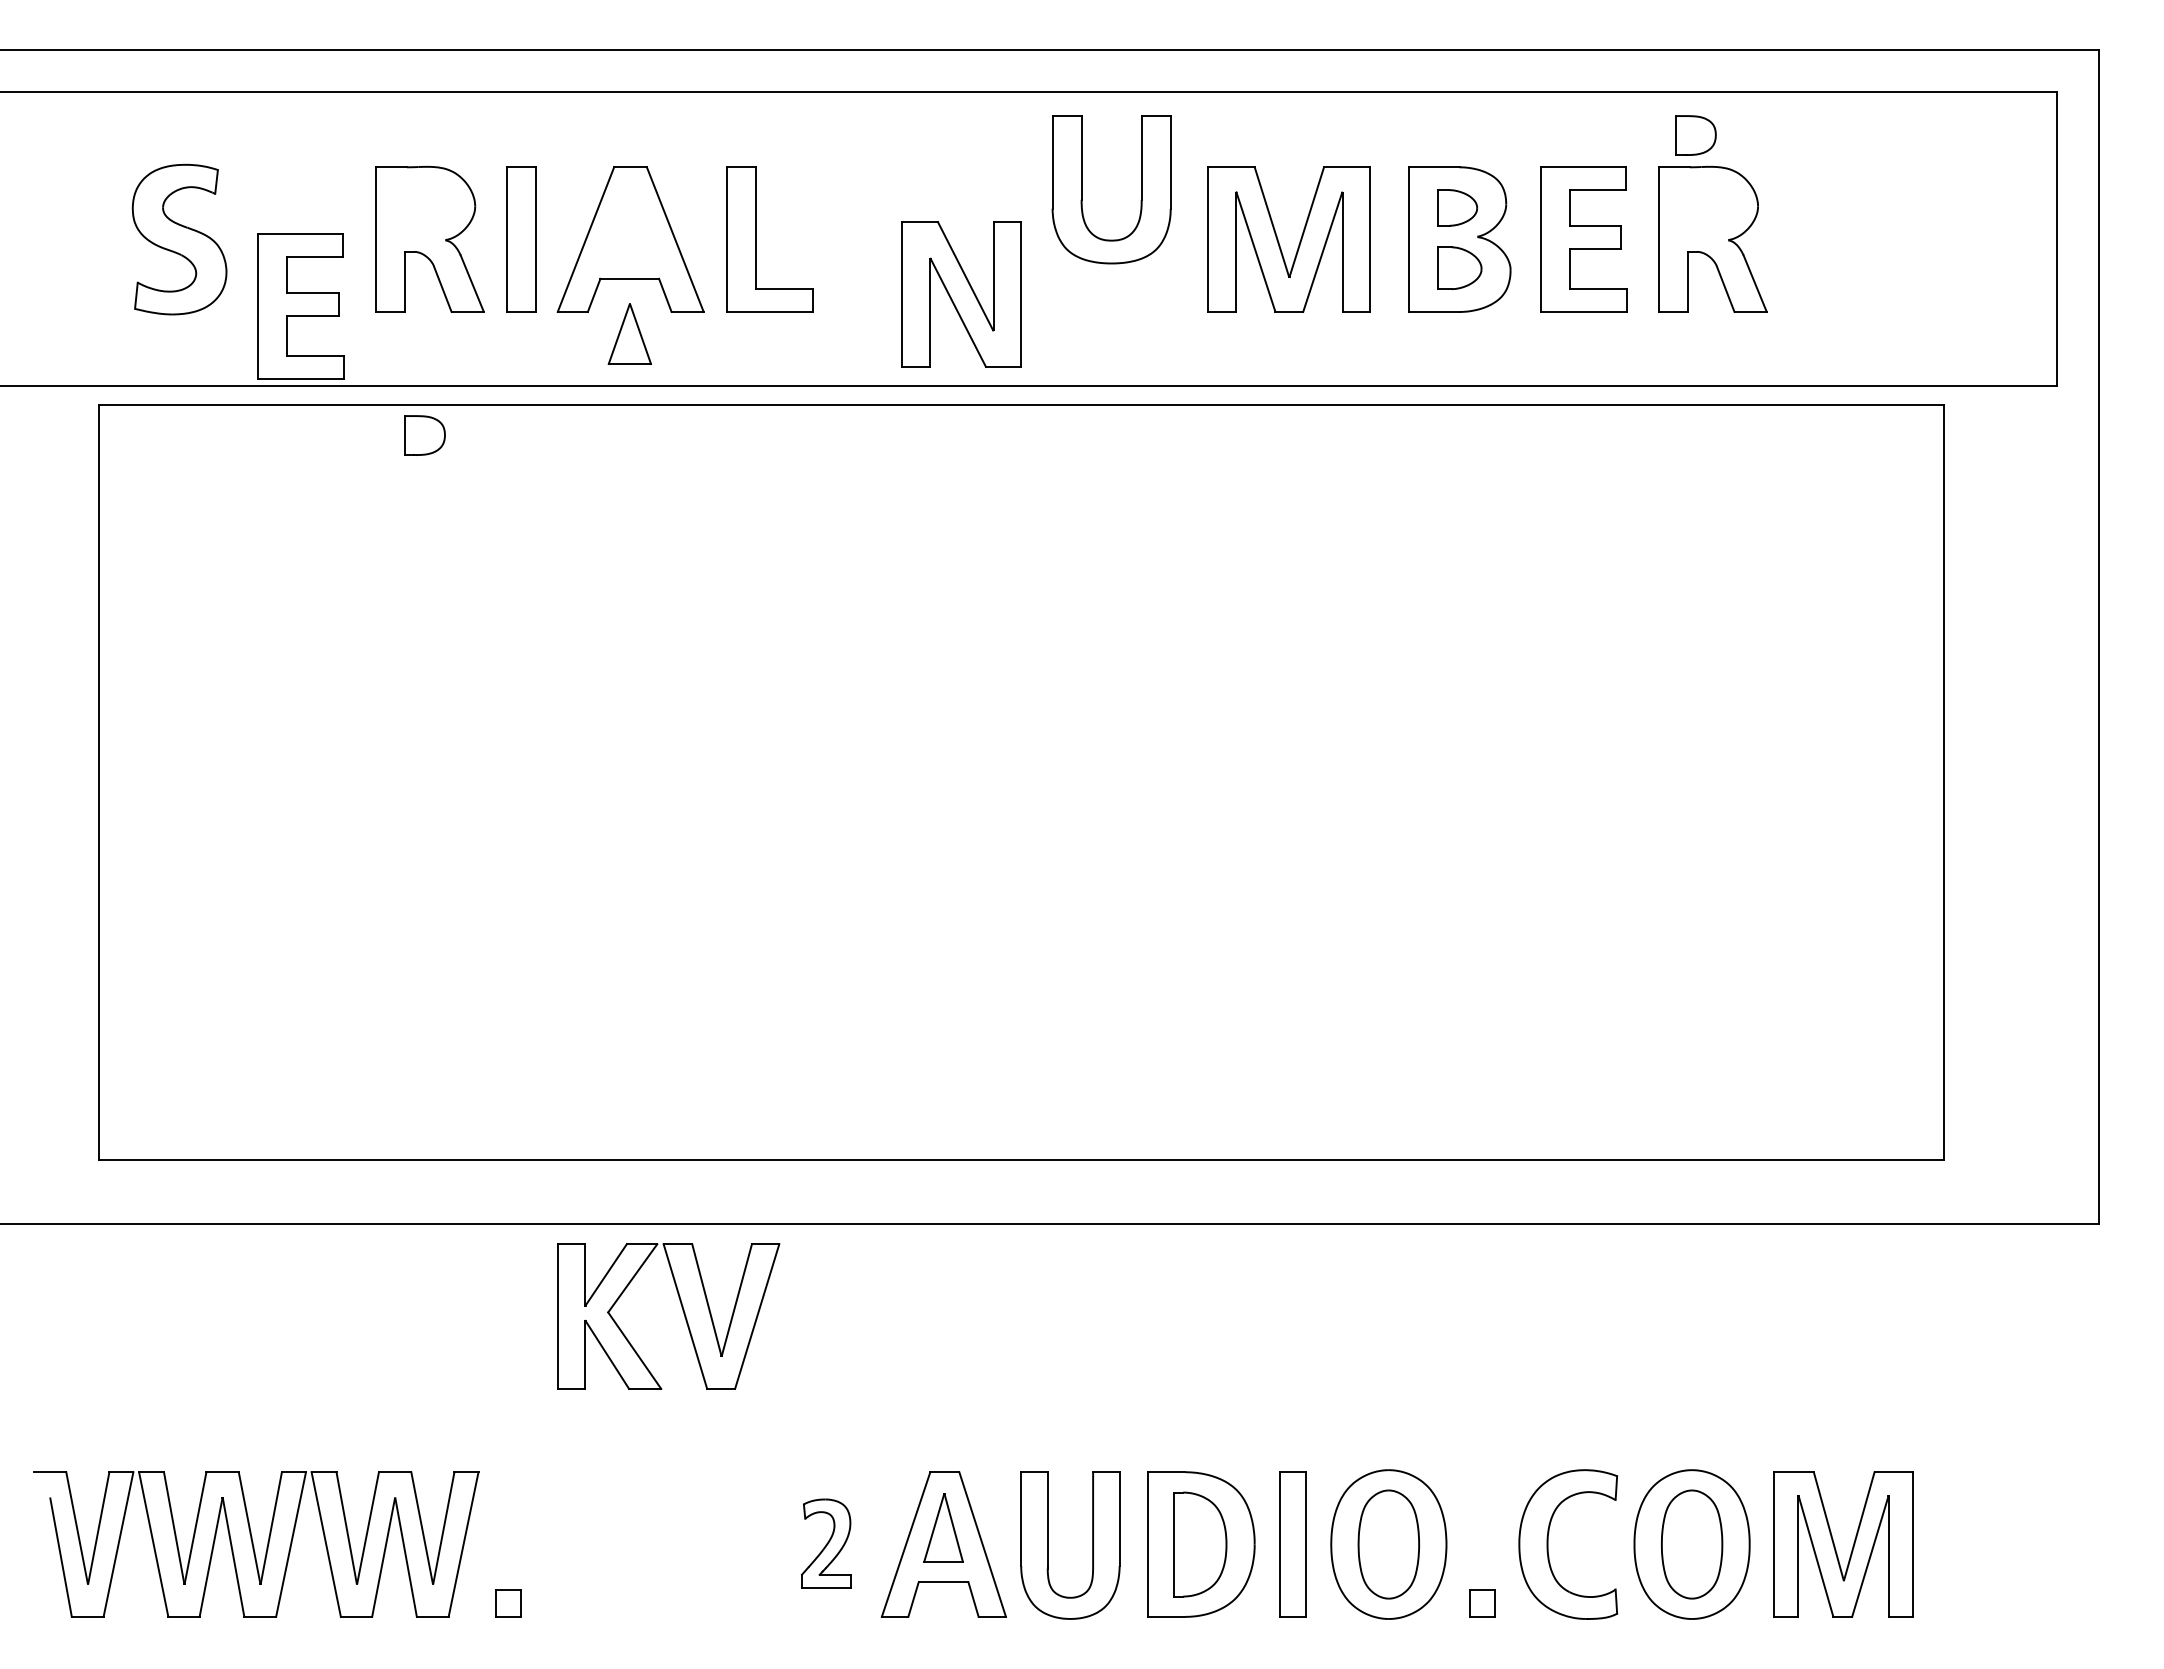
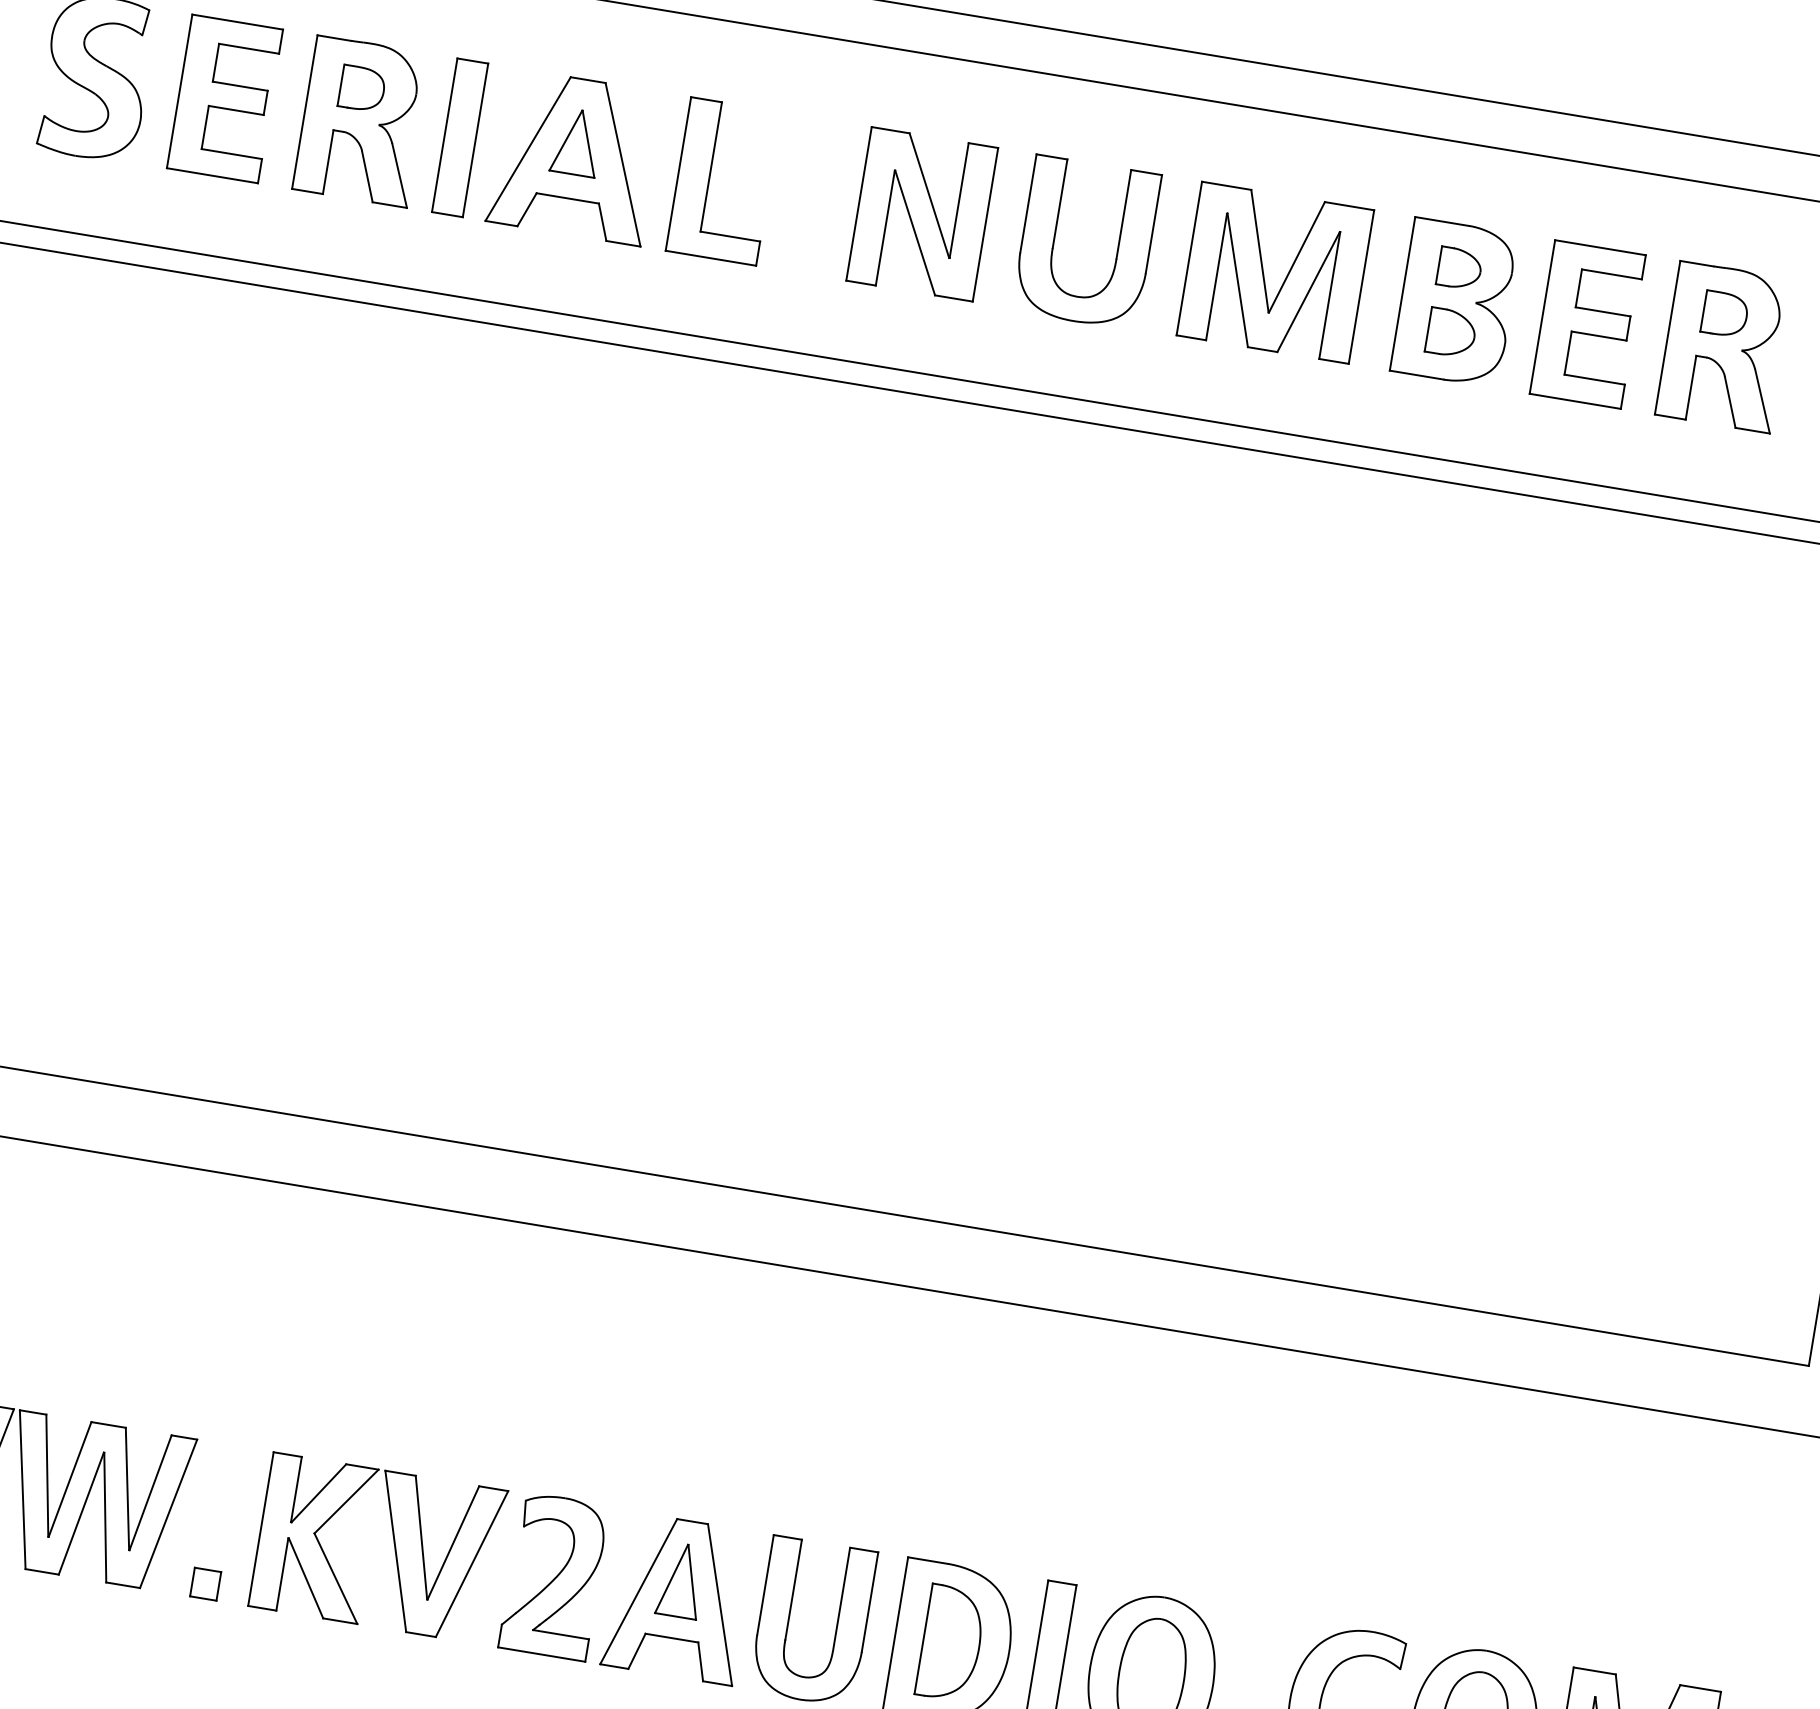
part: (1695, 135) -> (1724, 314), moved
part: (1082, 189) -> (1055, 237), moved
part: (961, 294) -> (921, 214), moved
part: (300, 306) -> (224, 98), moved
part: (629, 333) -> (576, 141), moved
part: (424, 435) -> (361, 88), moved
part: (683, 1314) -> (394, 1548), moved
part: (826, 1543) -> (554, 1576), size x1.67

